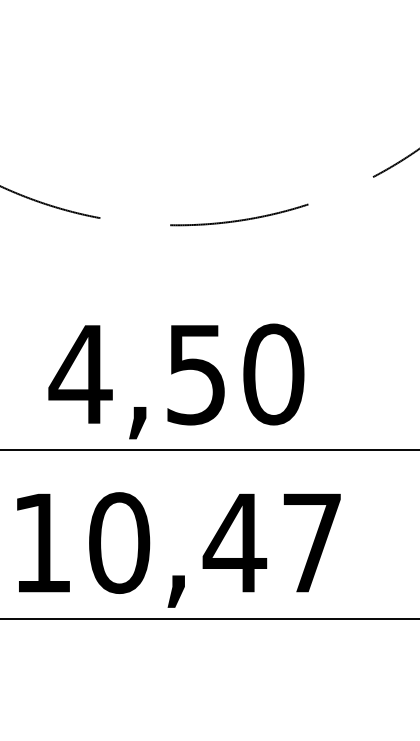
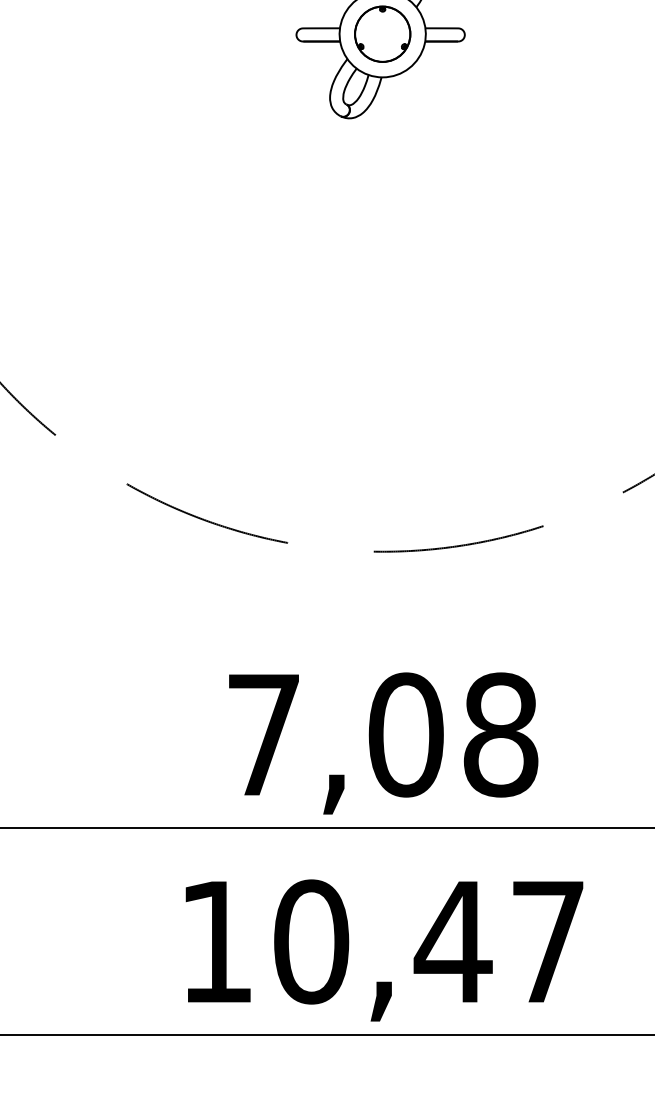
text: (176, 374) -> (381, 734), 4,50 -> 7,08

